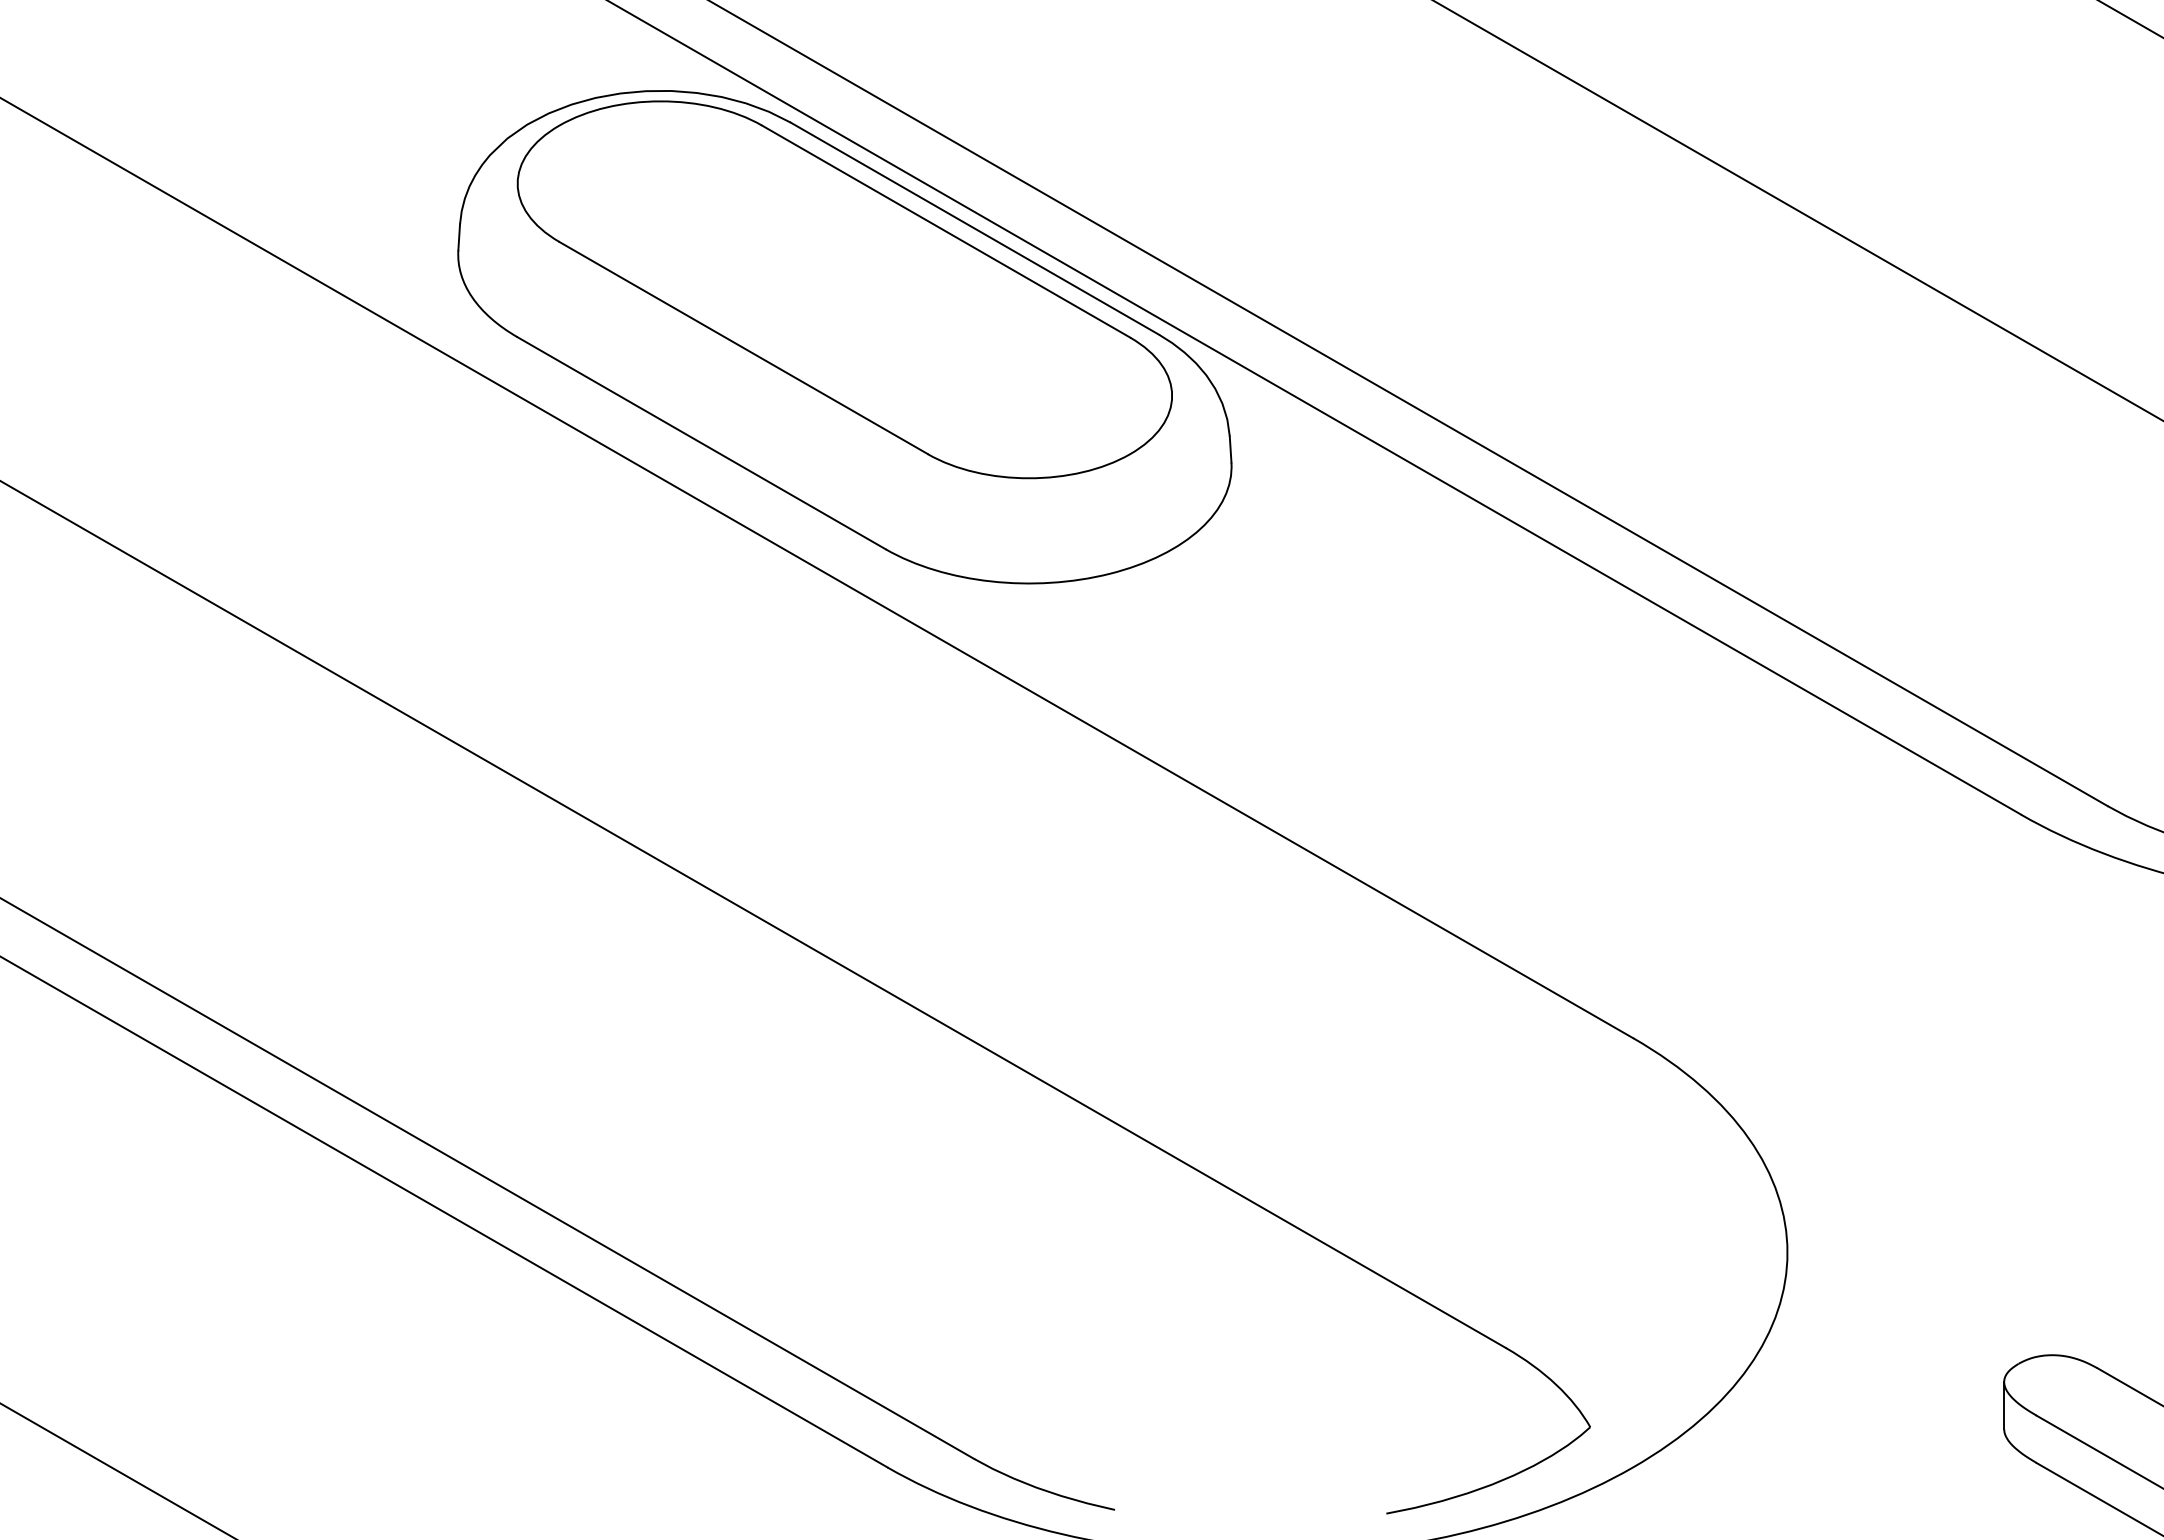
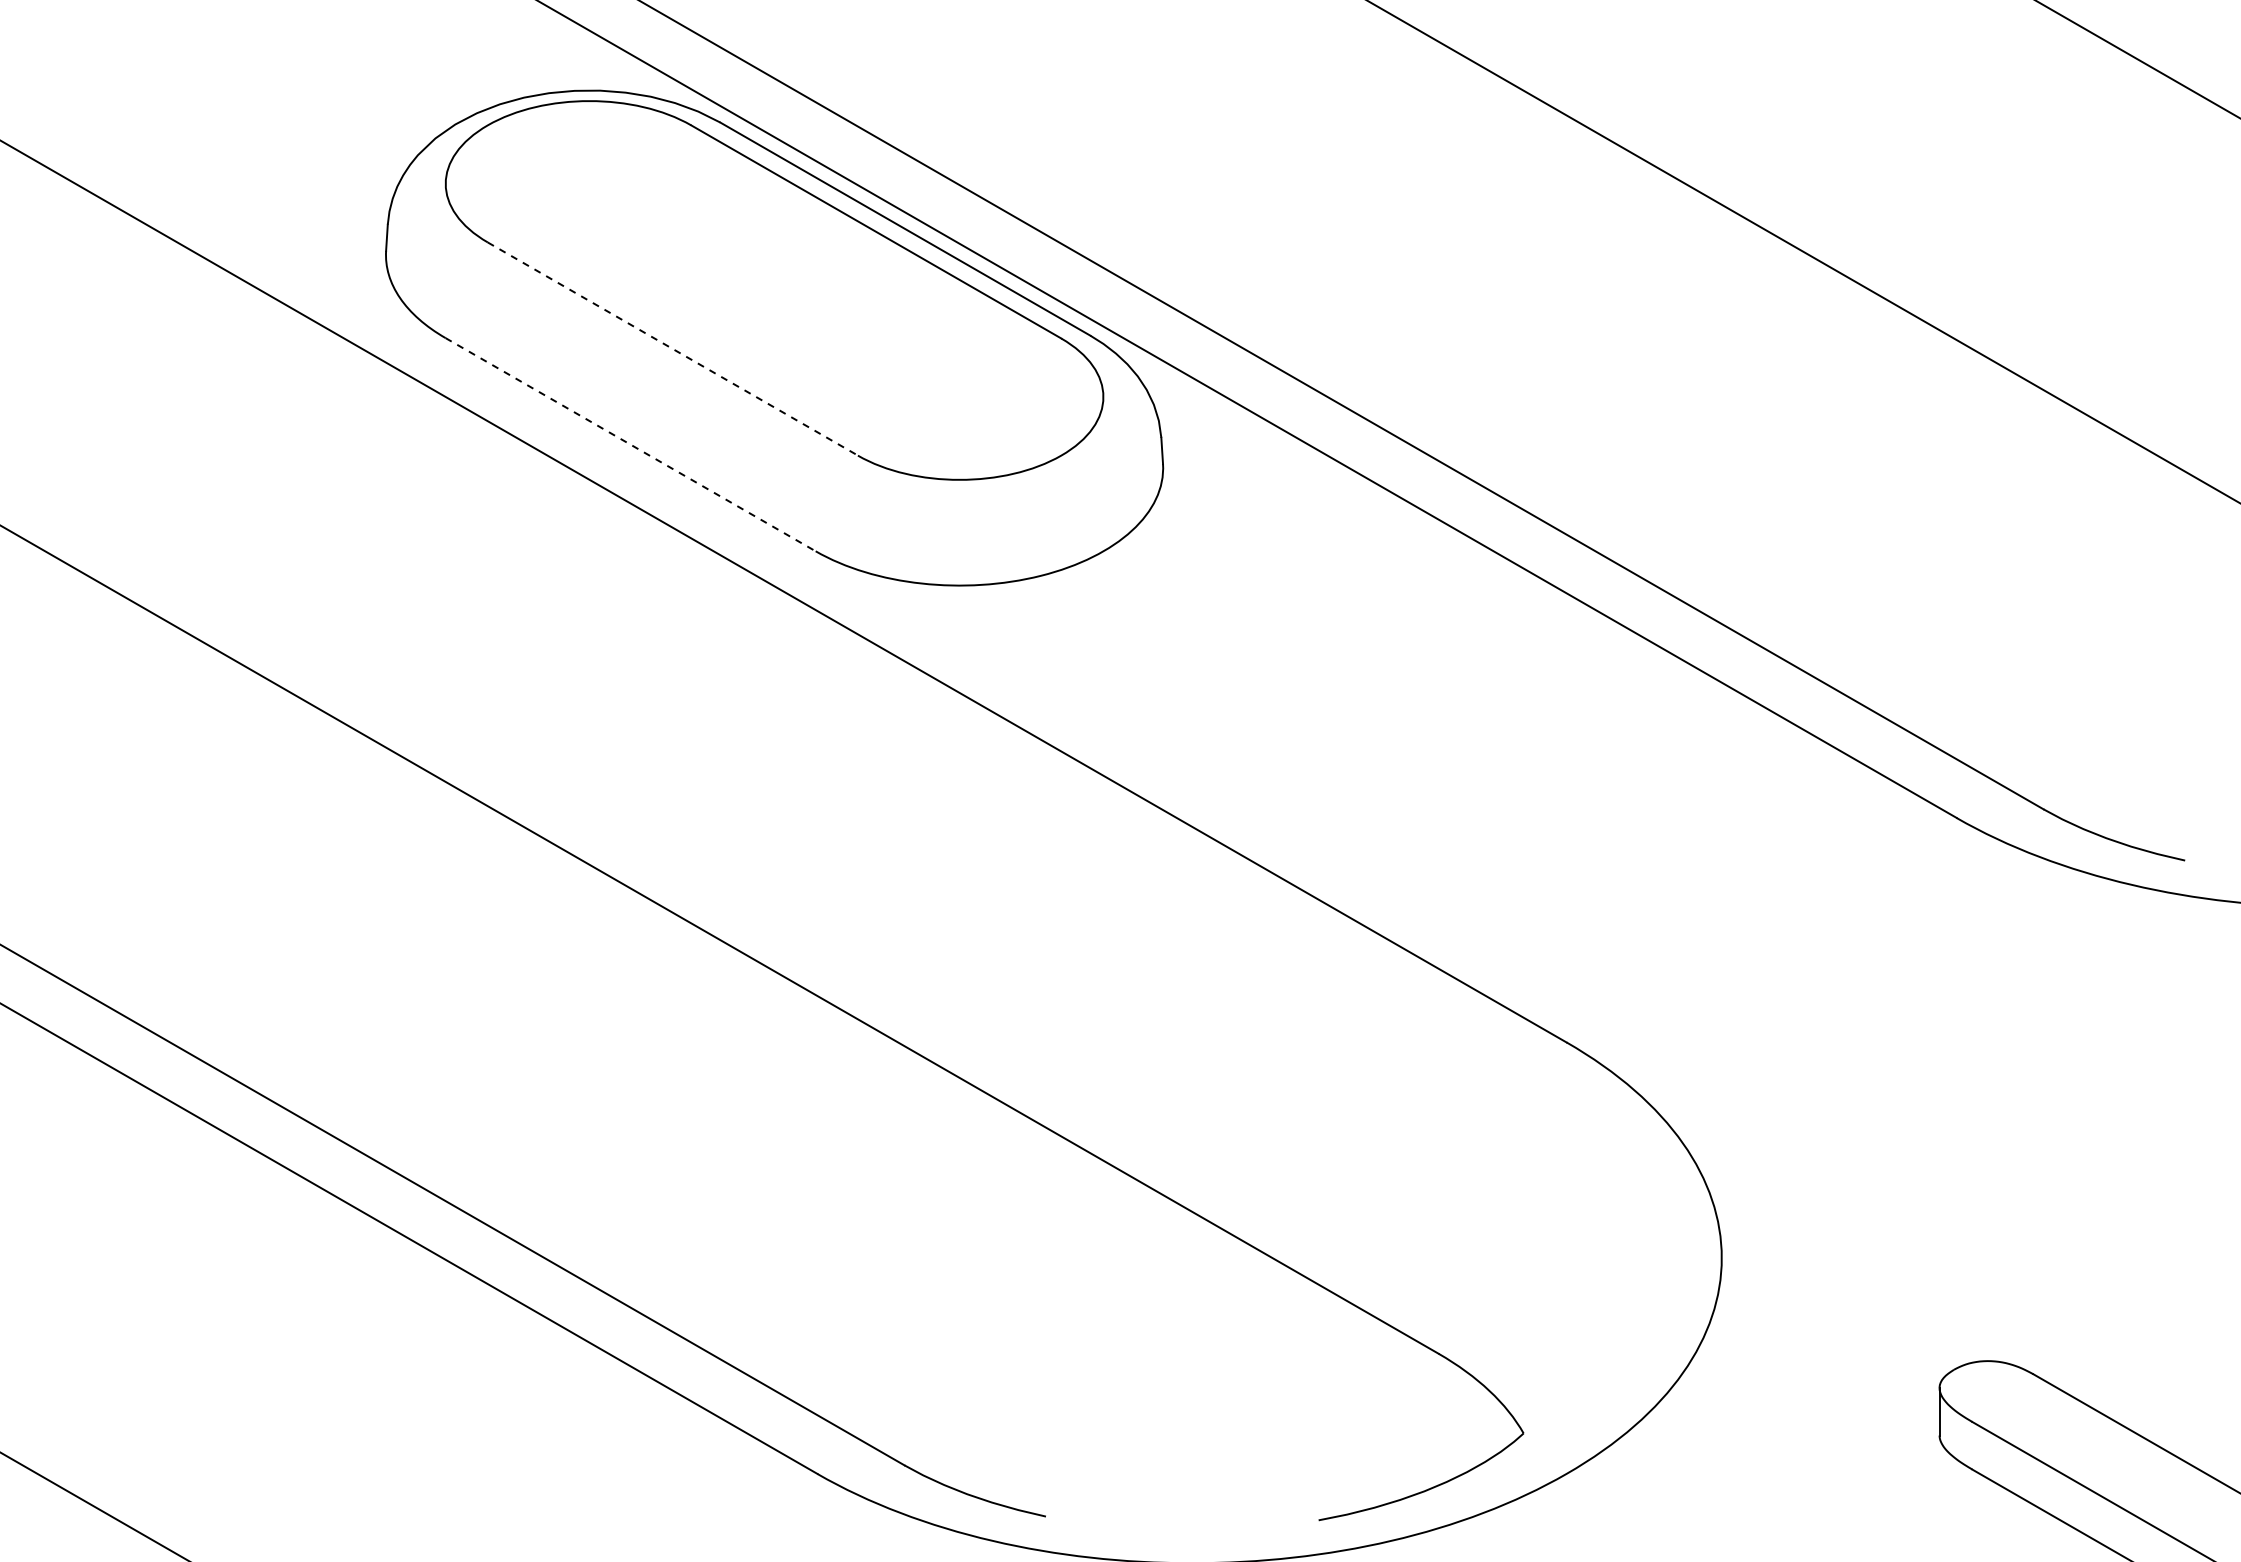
line: (743, 348) -> (672, 349), solid -> dashed
line: (701, 443) -> (630, 444), solid -> dashed

